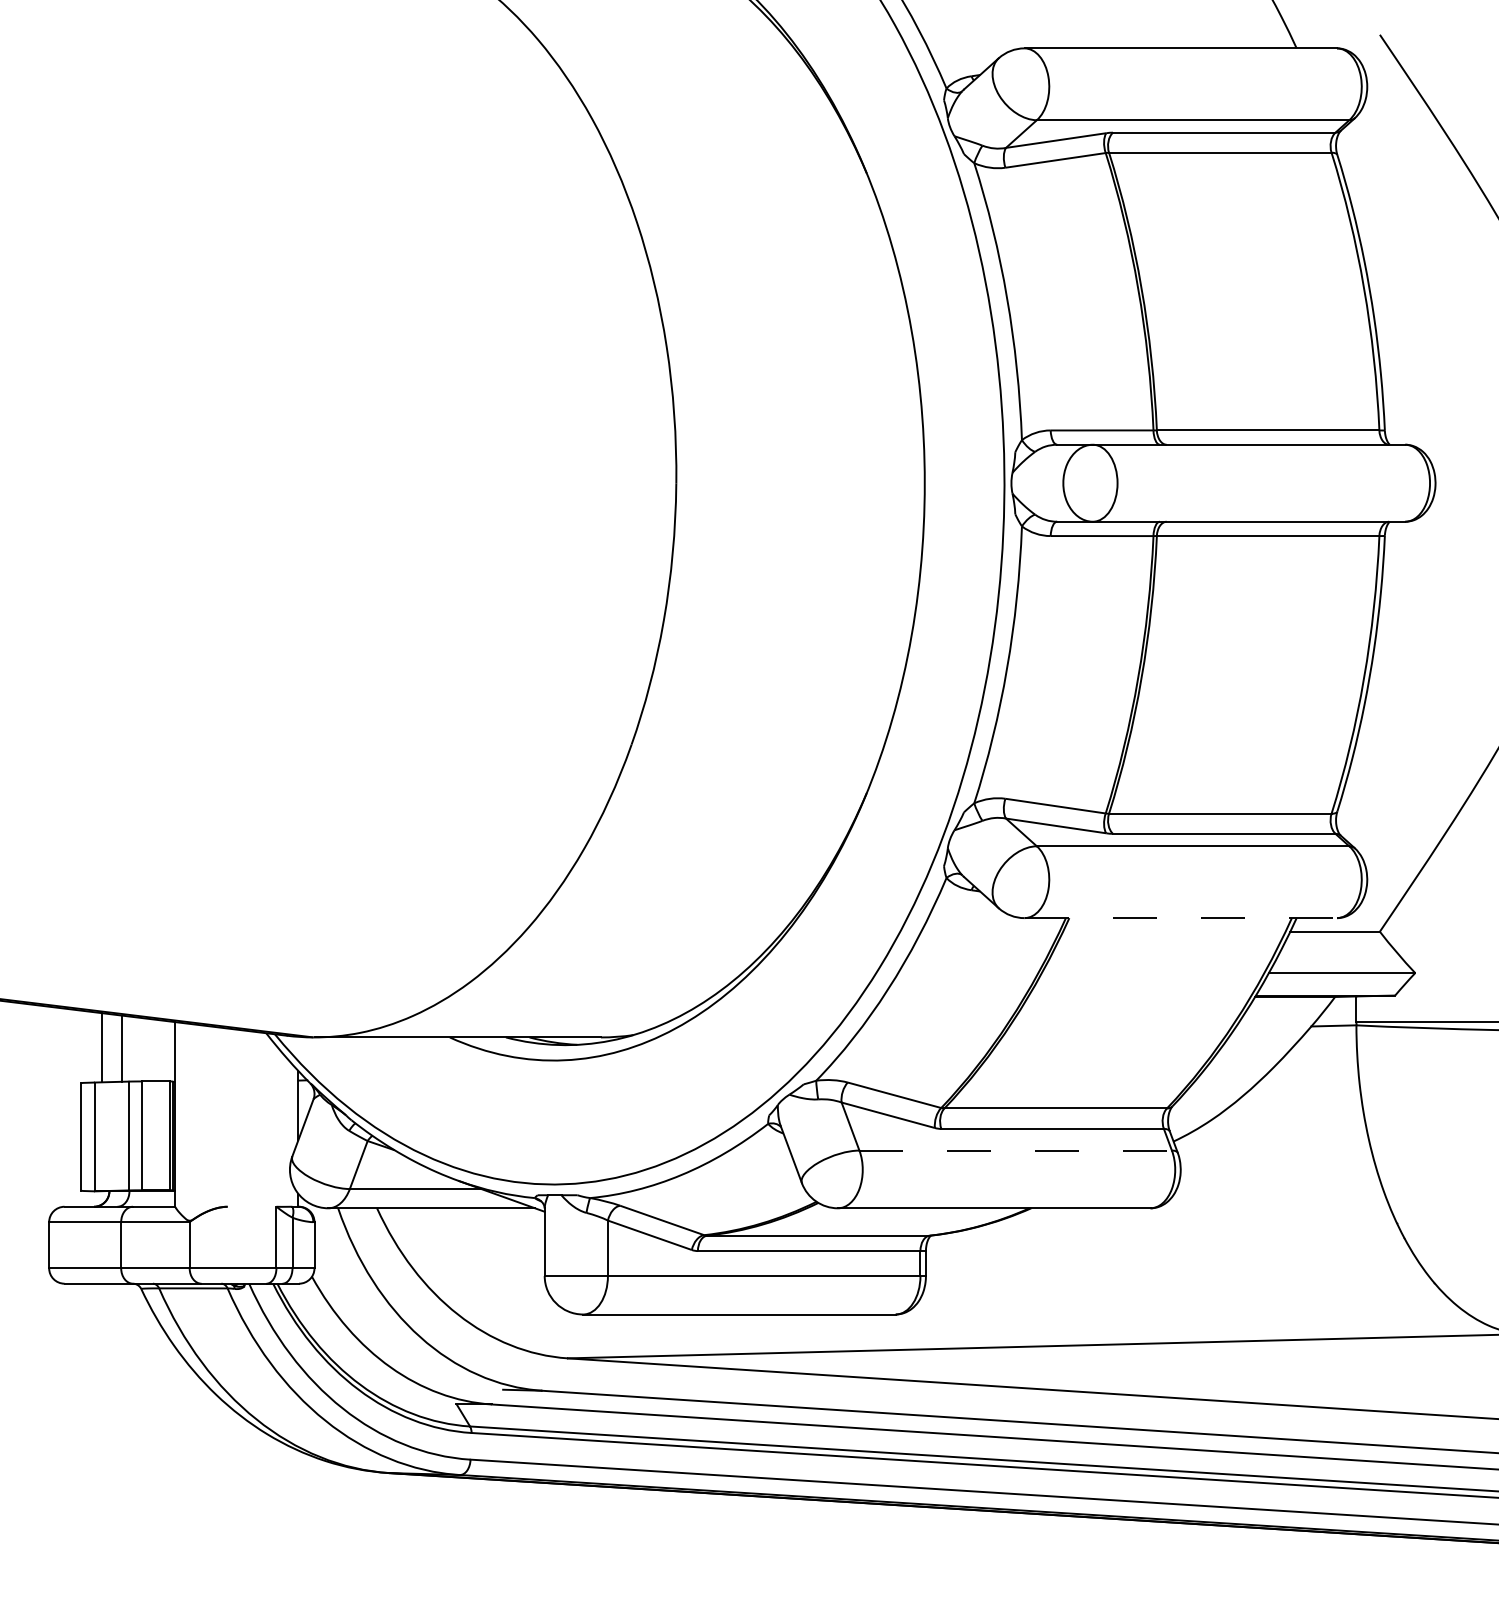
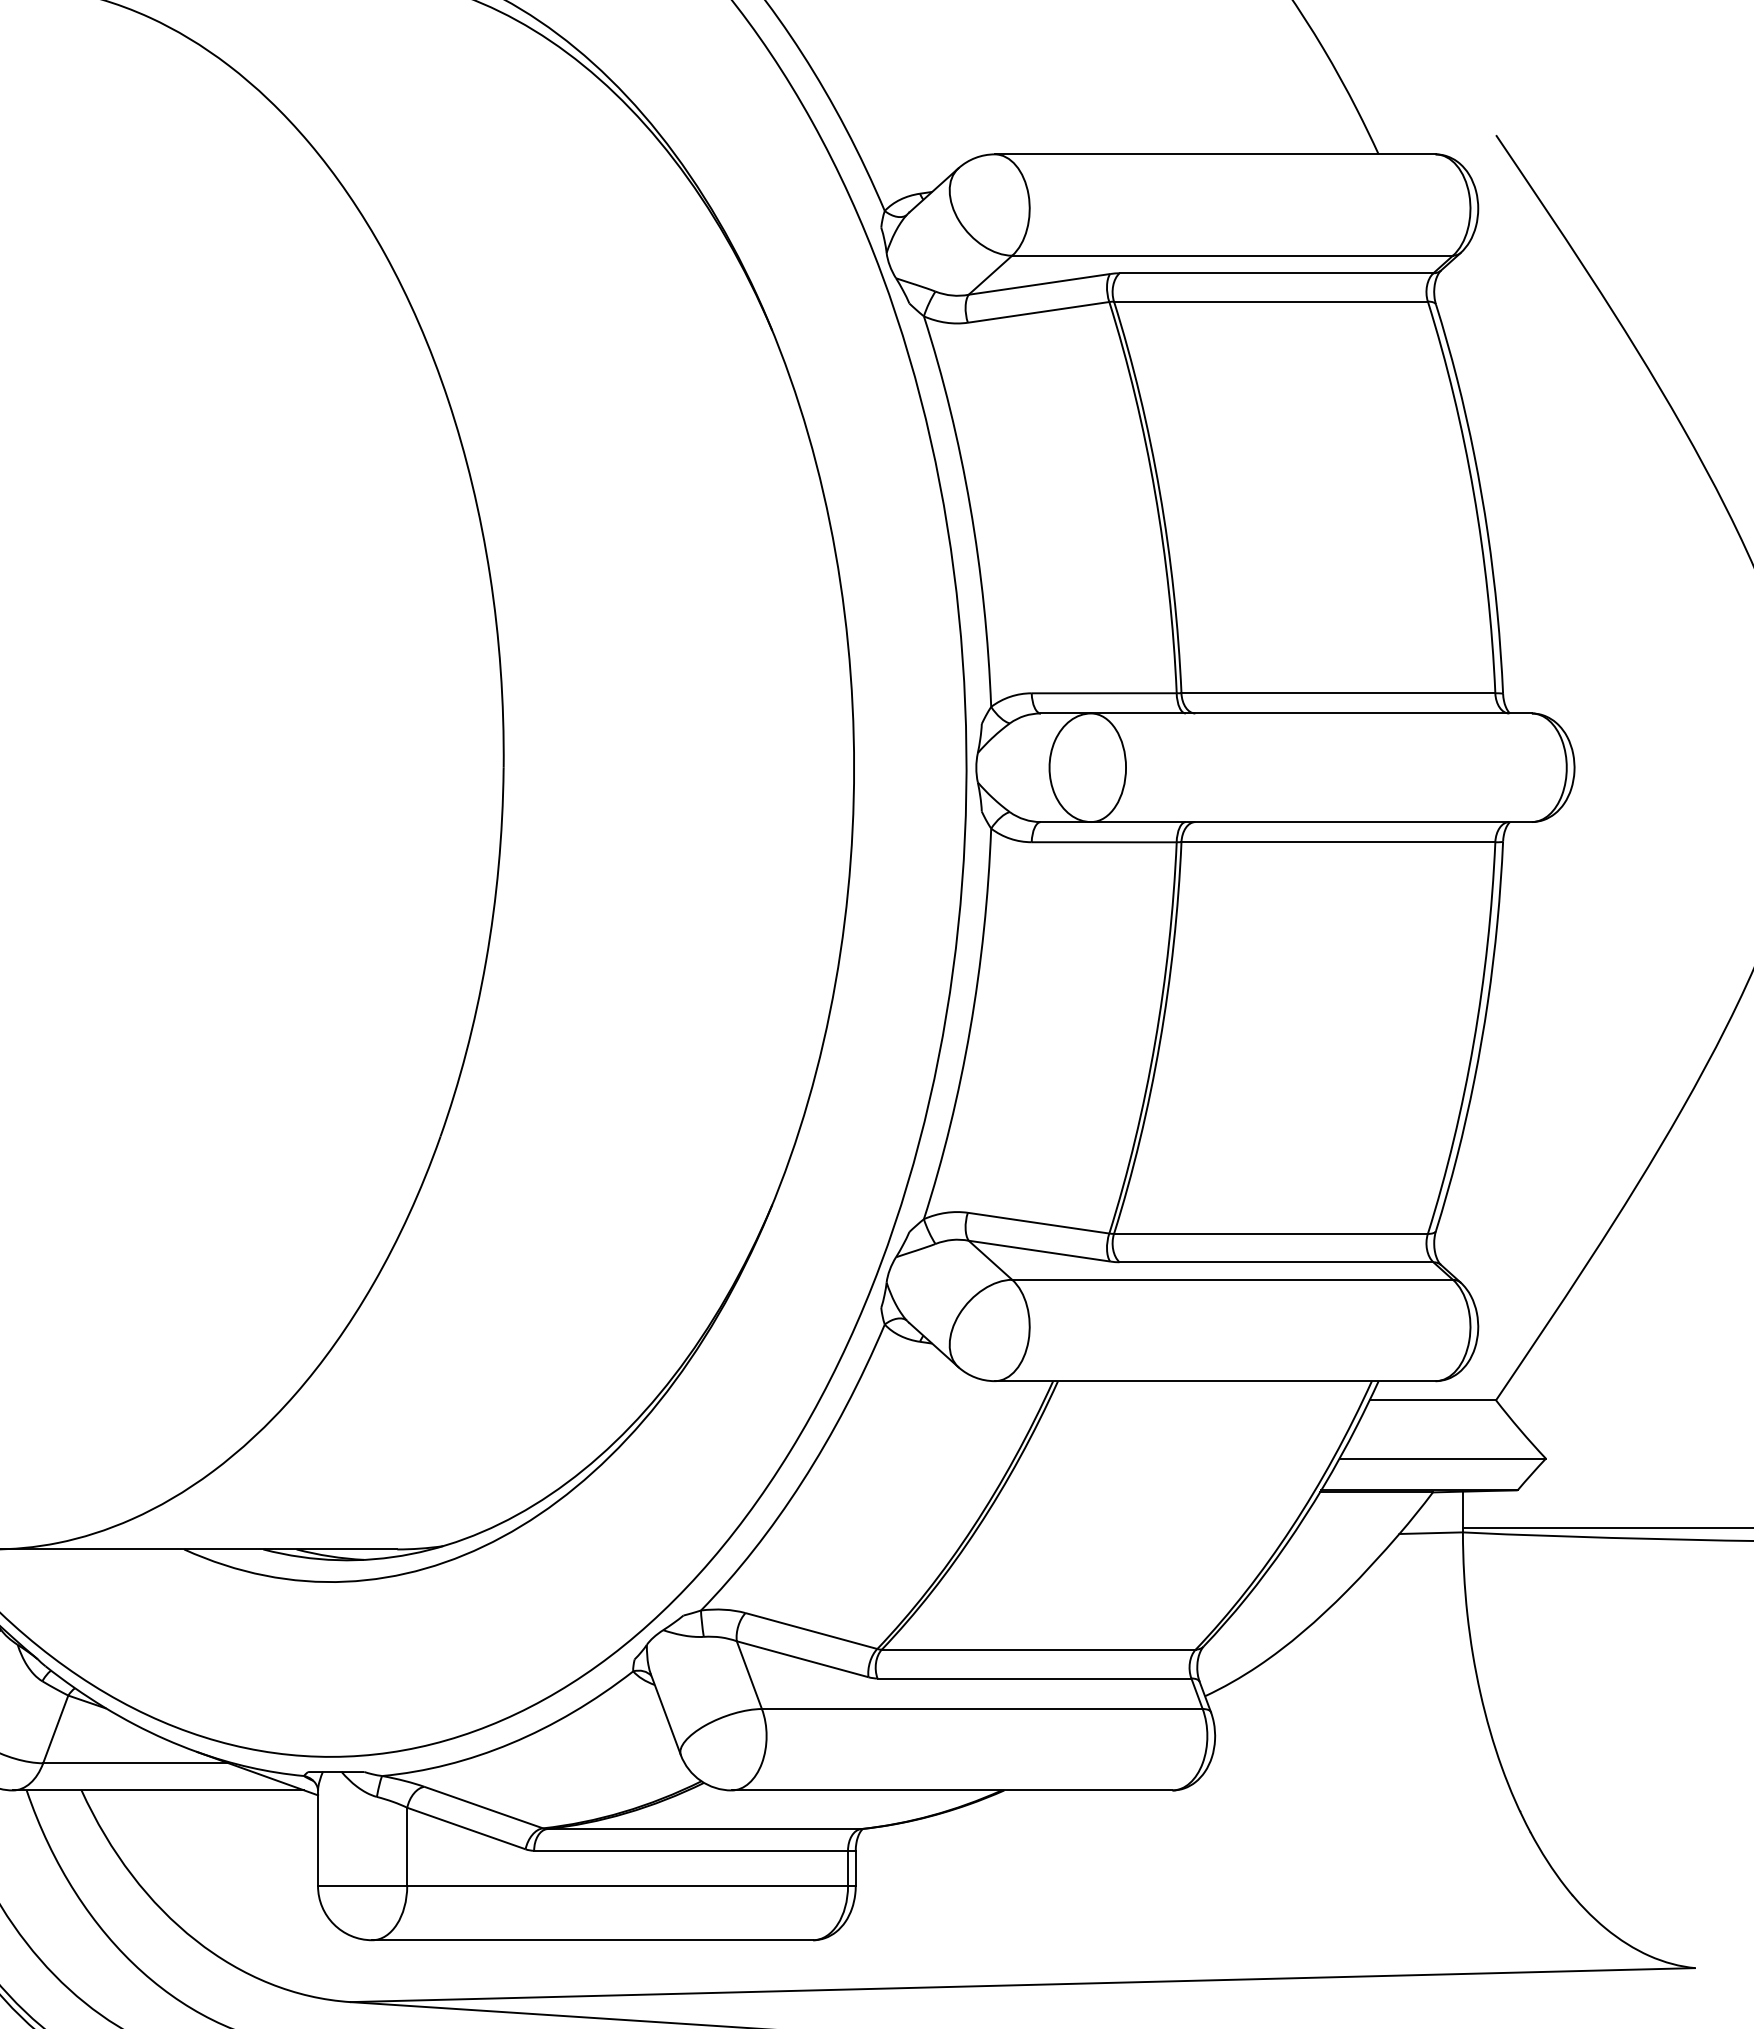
line: (1181, 918) -> (1216, 1381), dashed -> solid
line: (1016, 1150) -> (983, 1708), dashed -> solid

